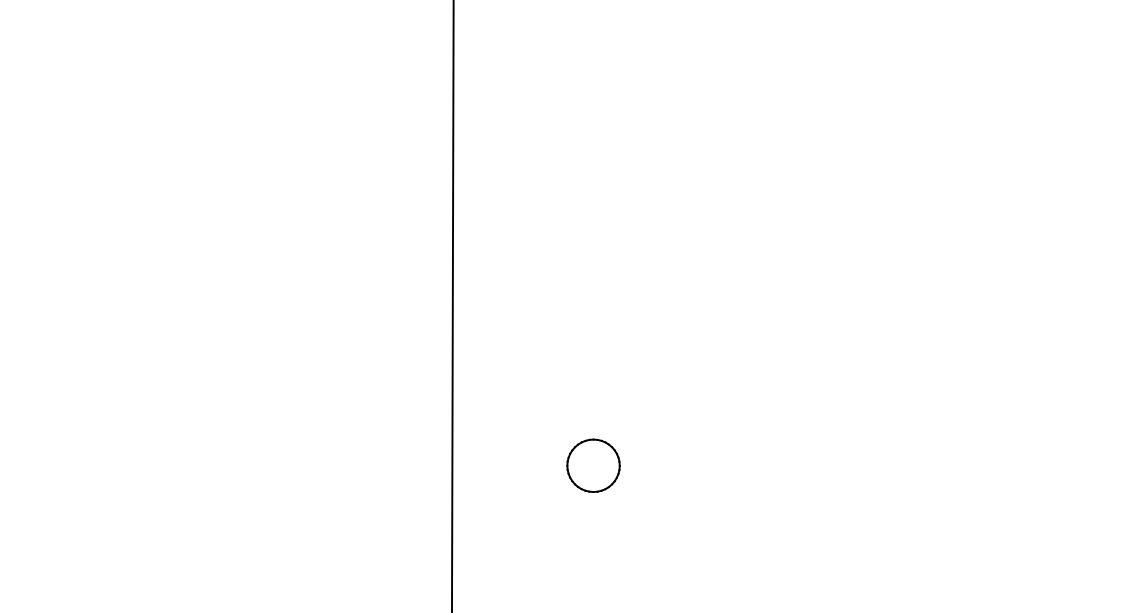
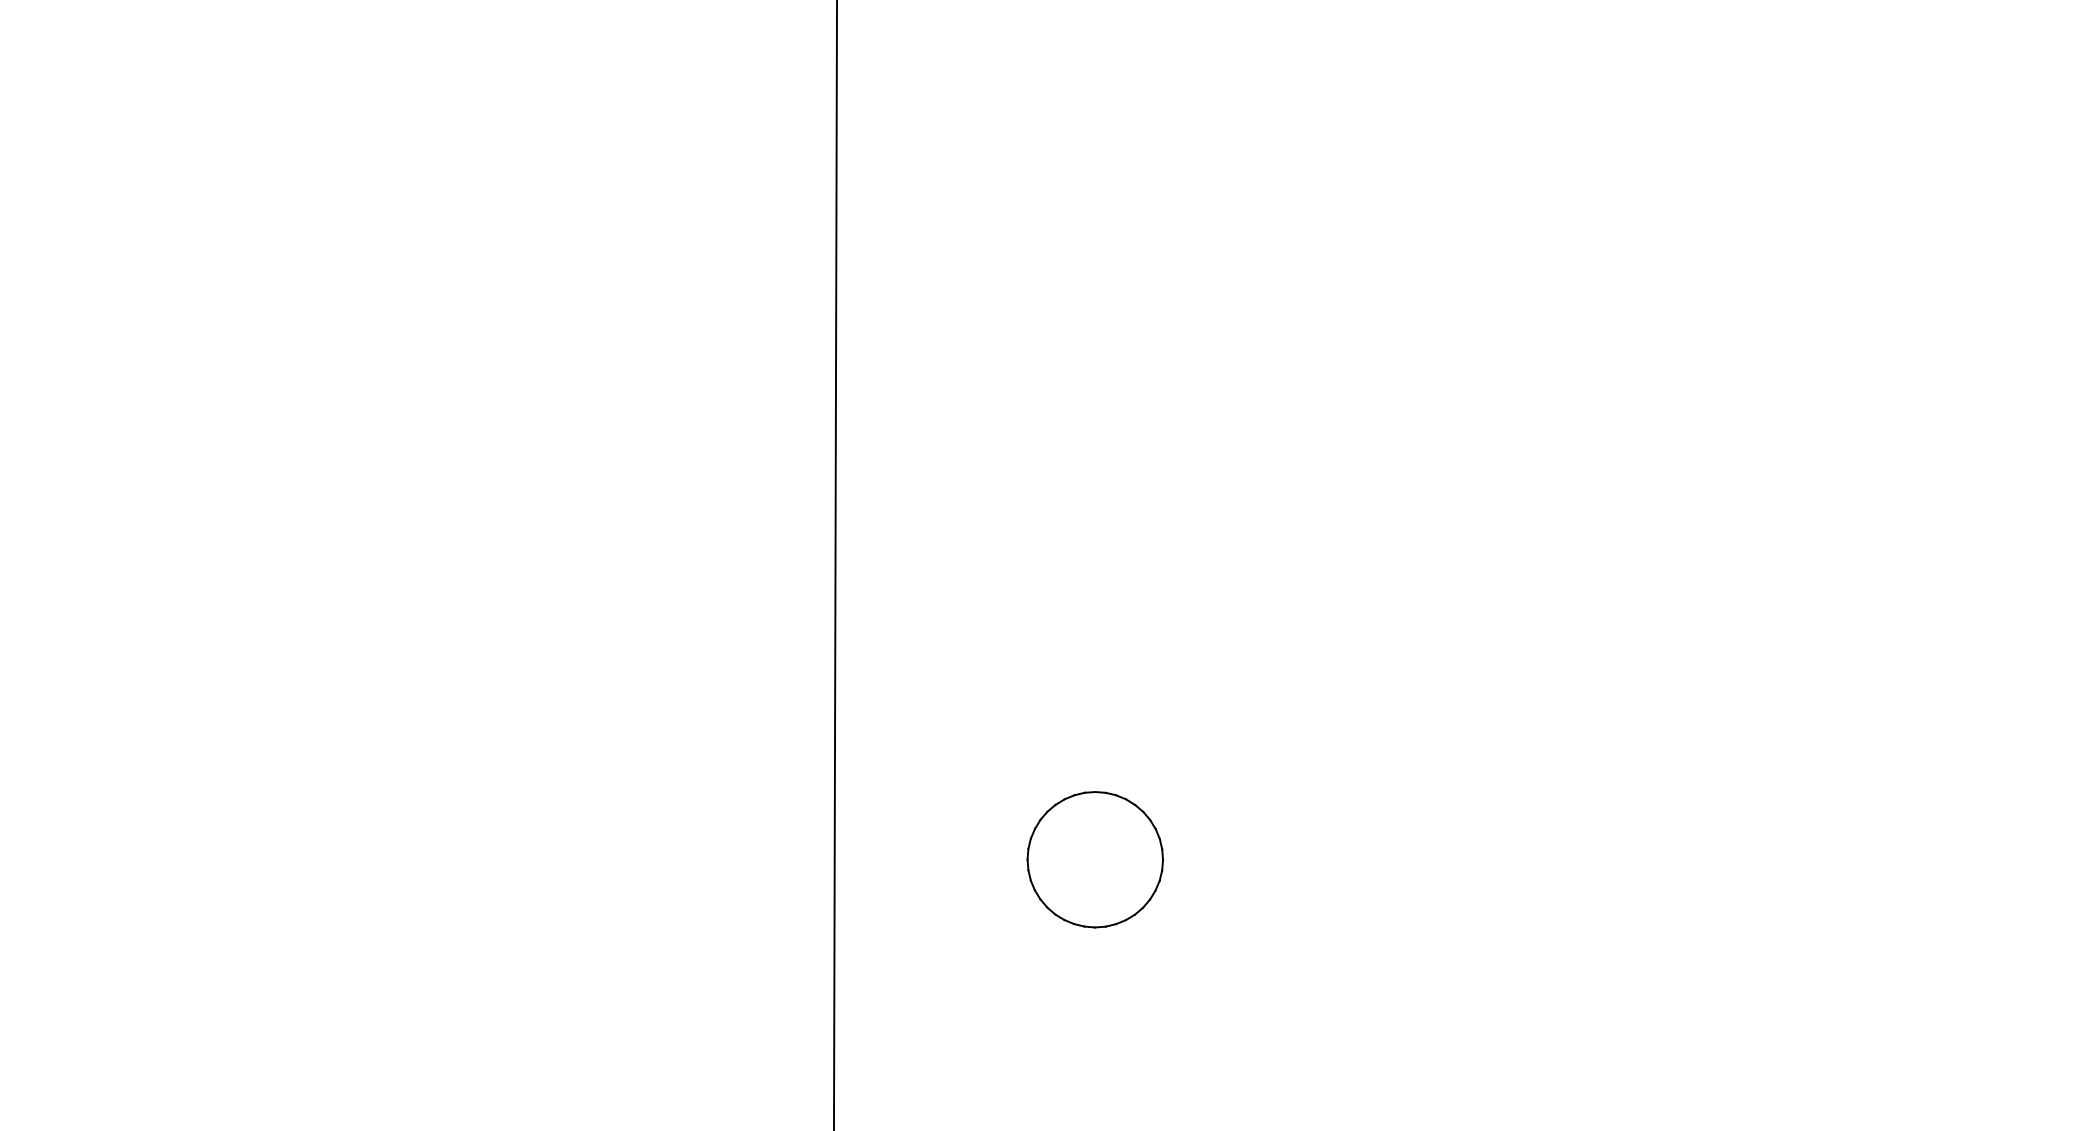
part: (593, 465) -> (1095, 858), size x1.4

